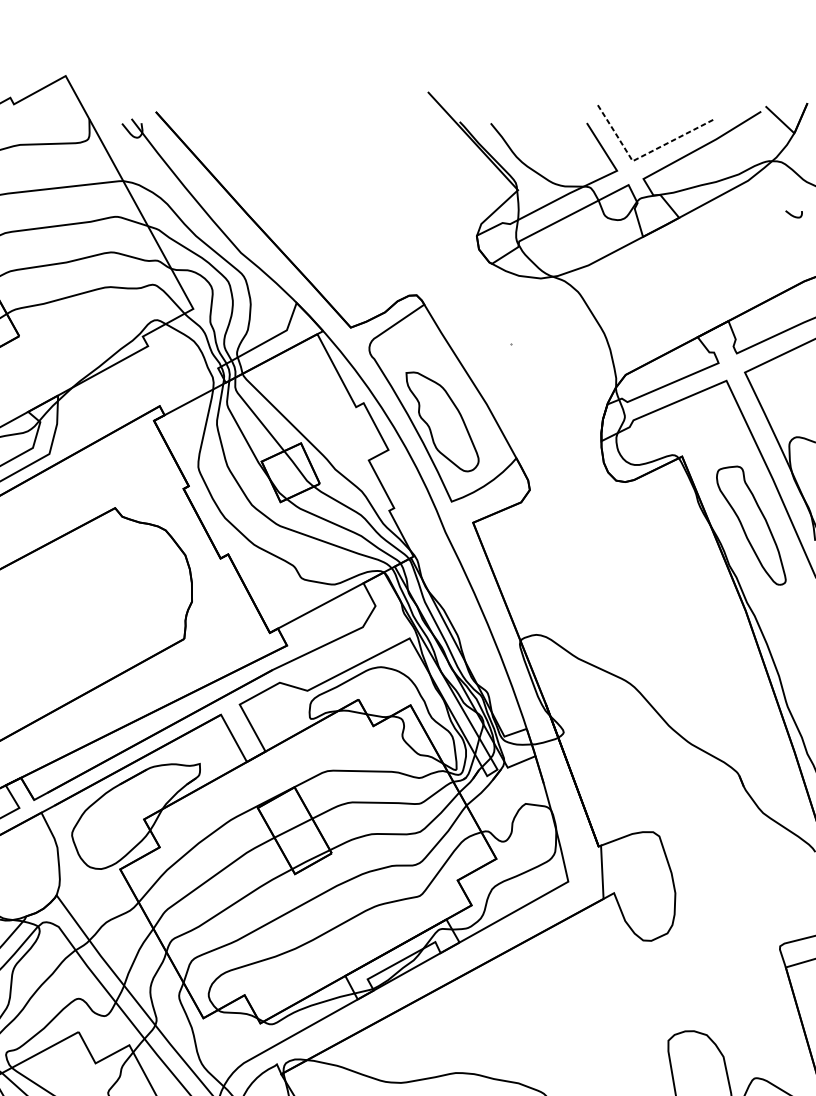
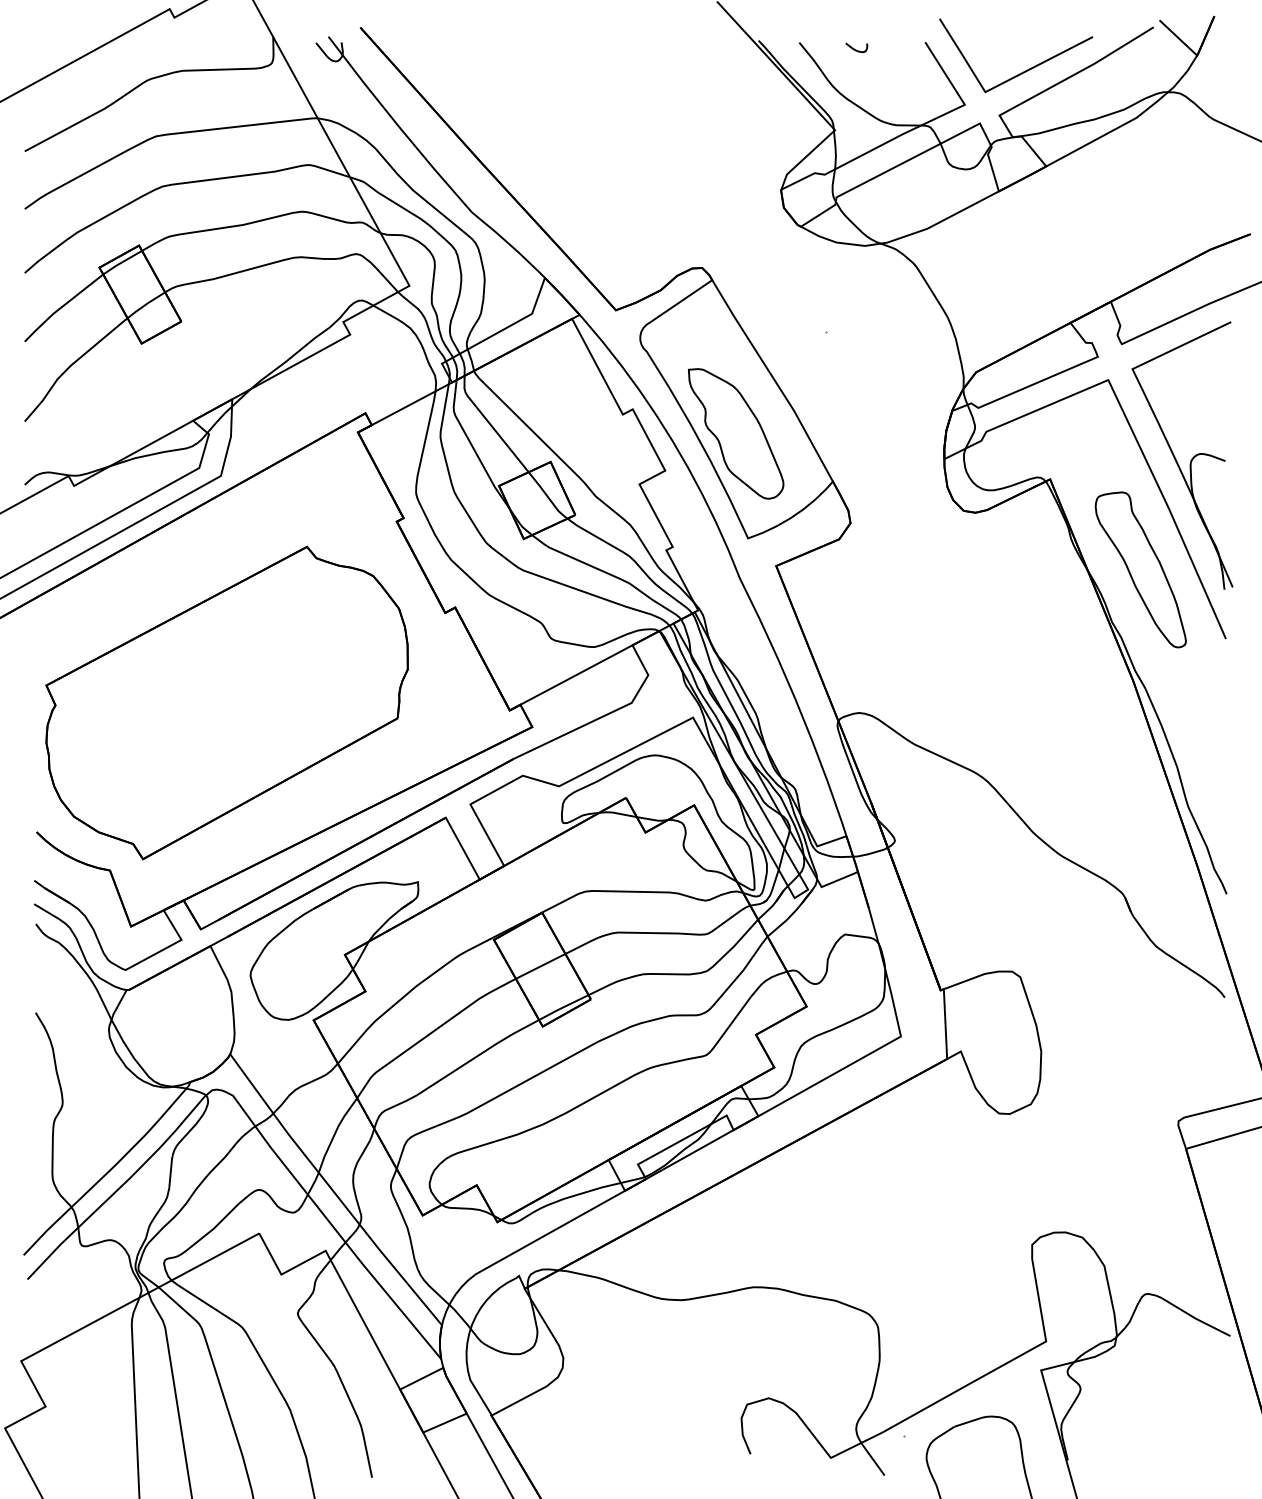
line: (643, 155) -> (999, 84), dashed -> solid
curve: (793, 215) -> (856, 49), moved

